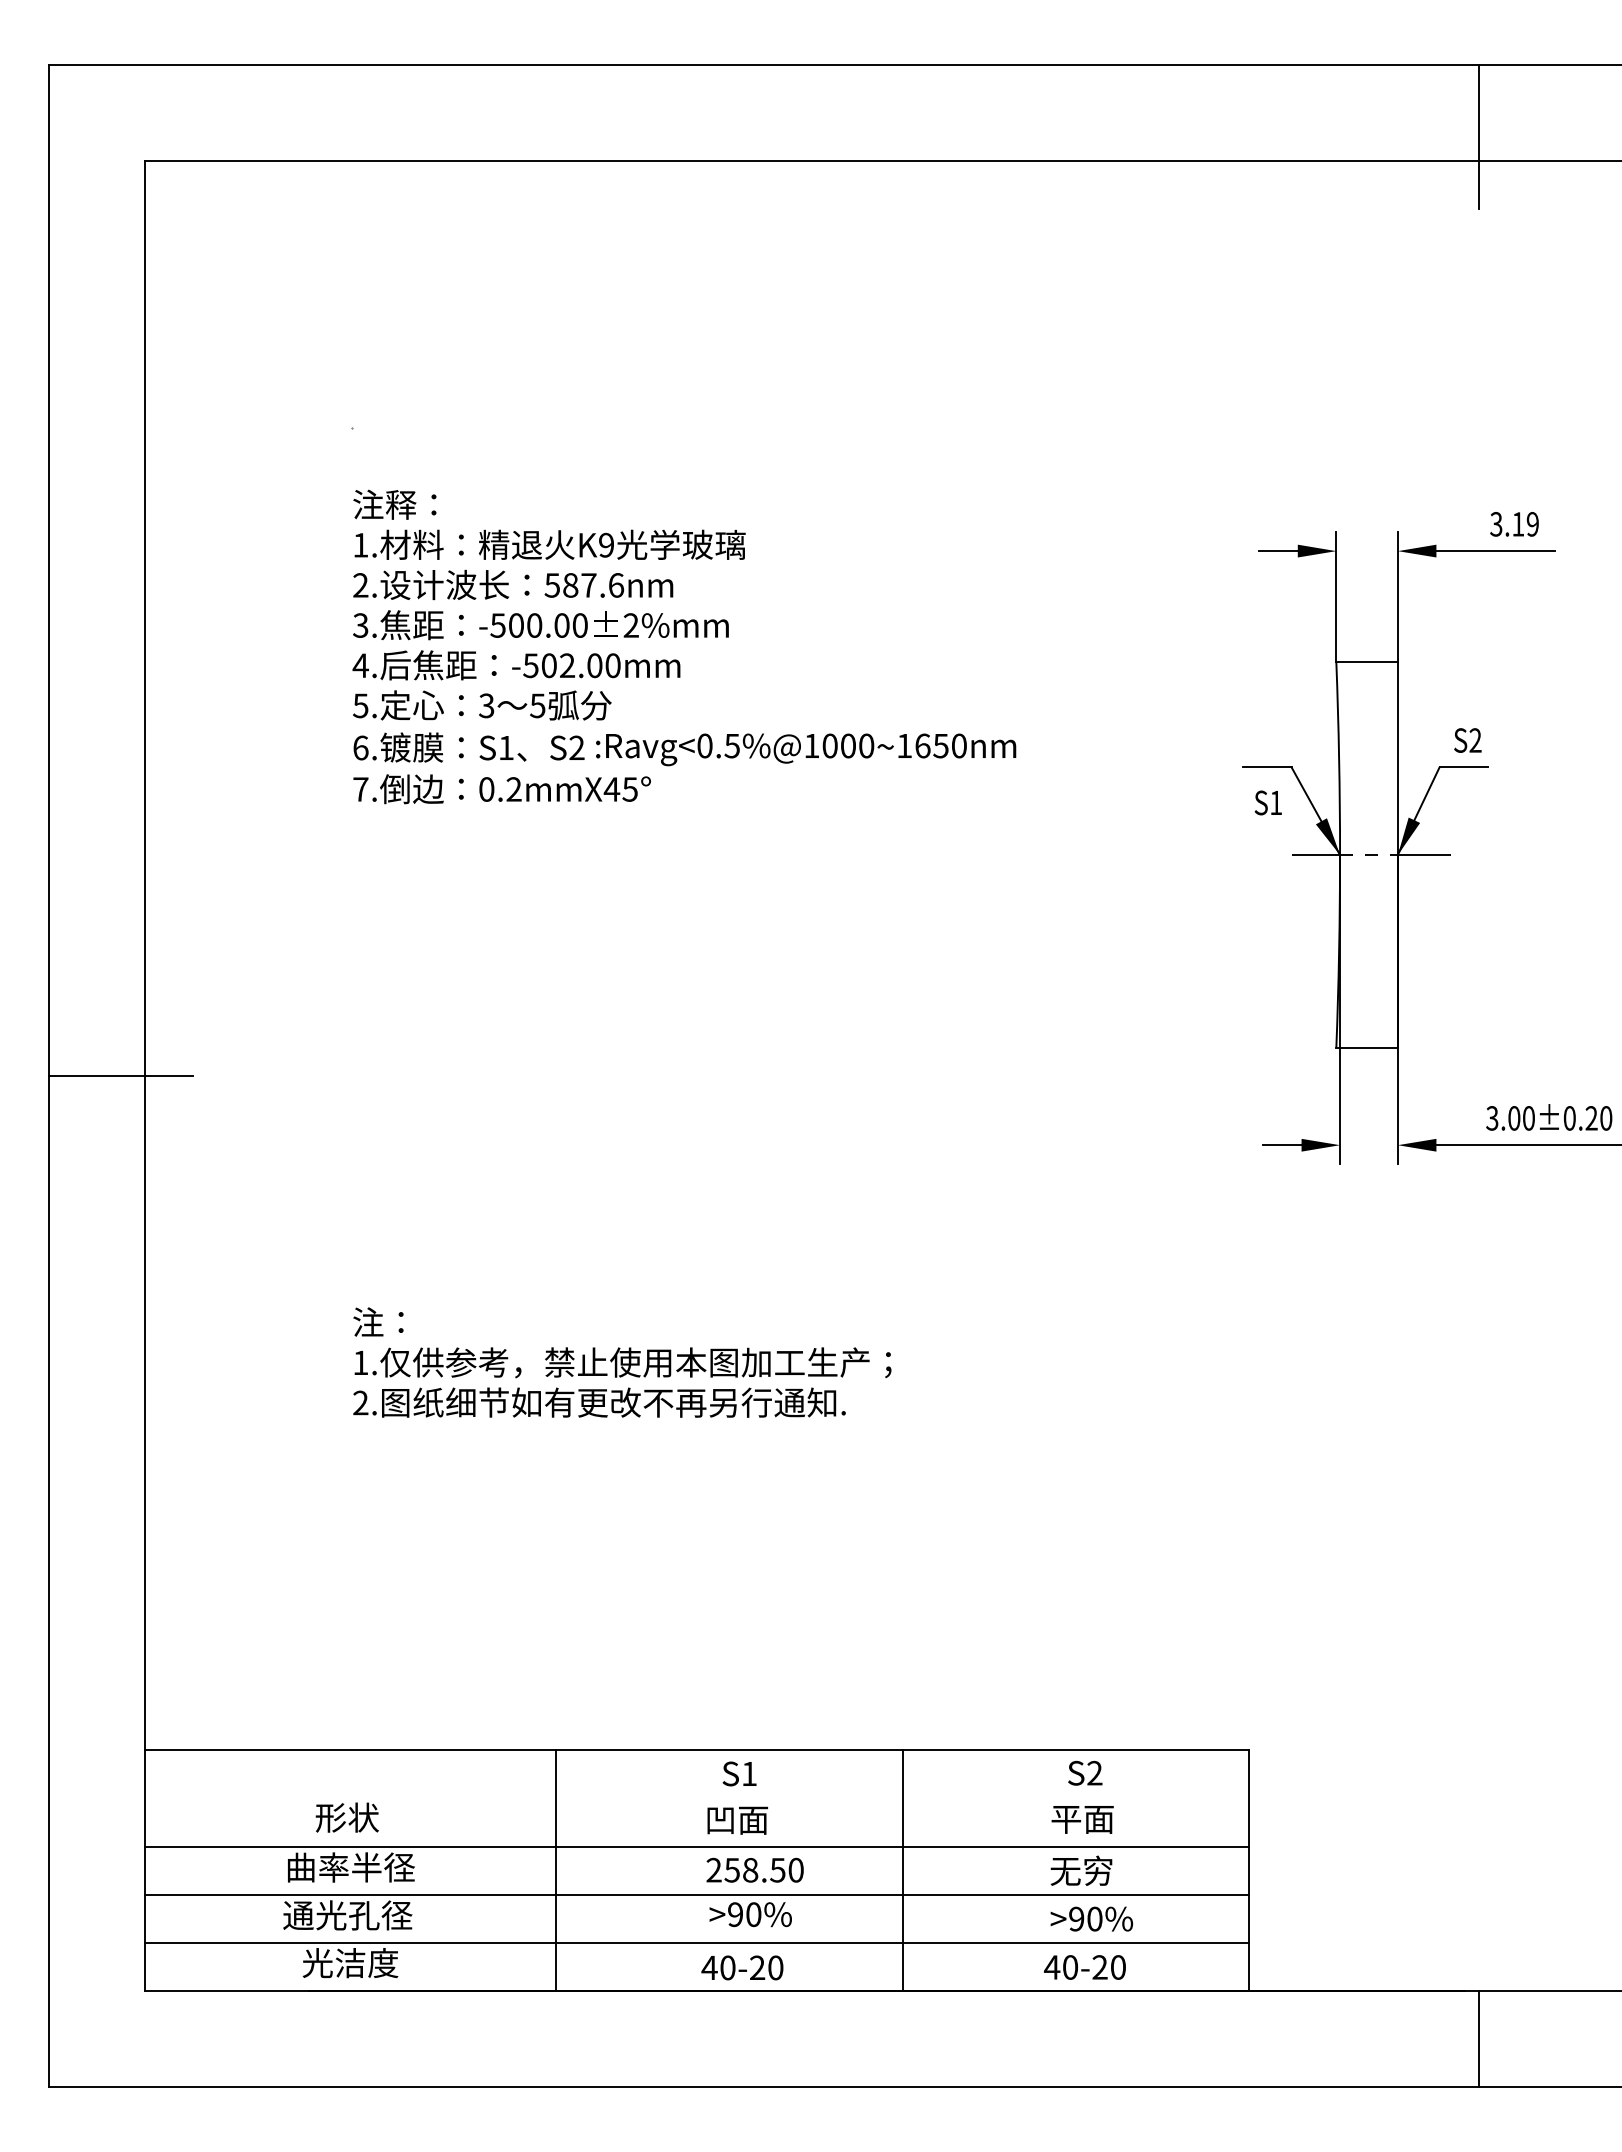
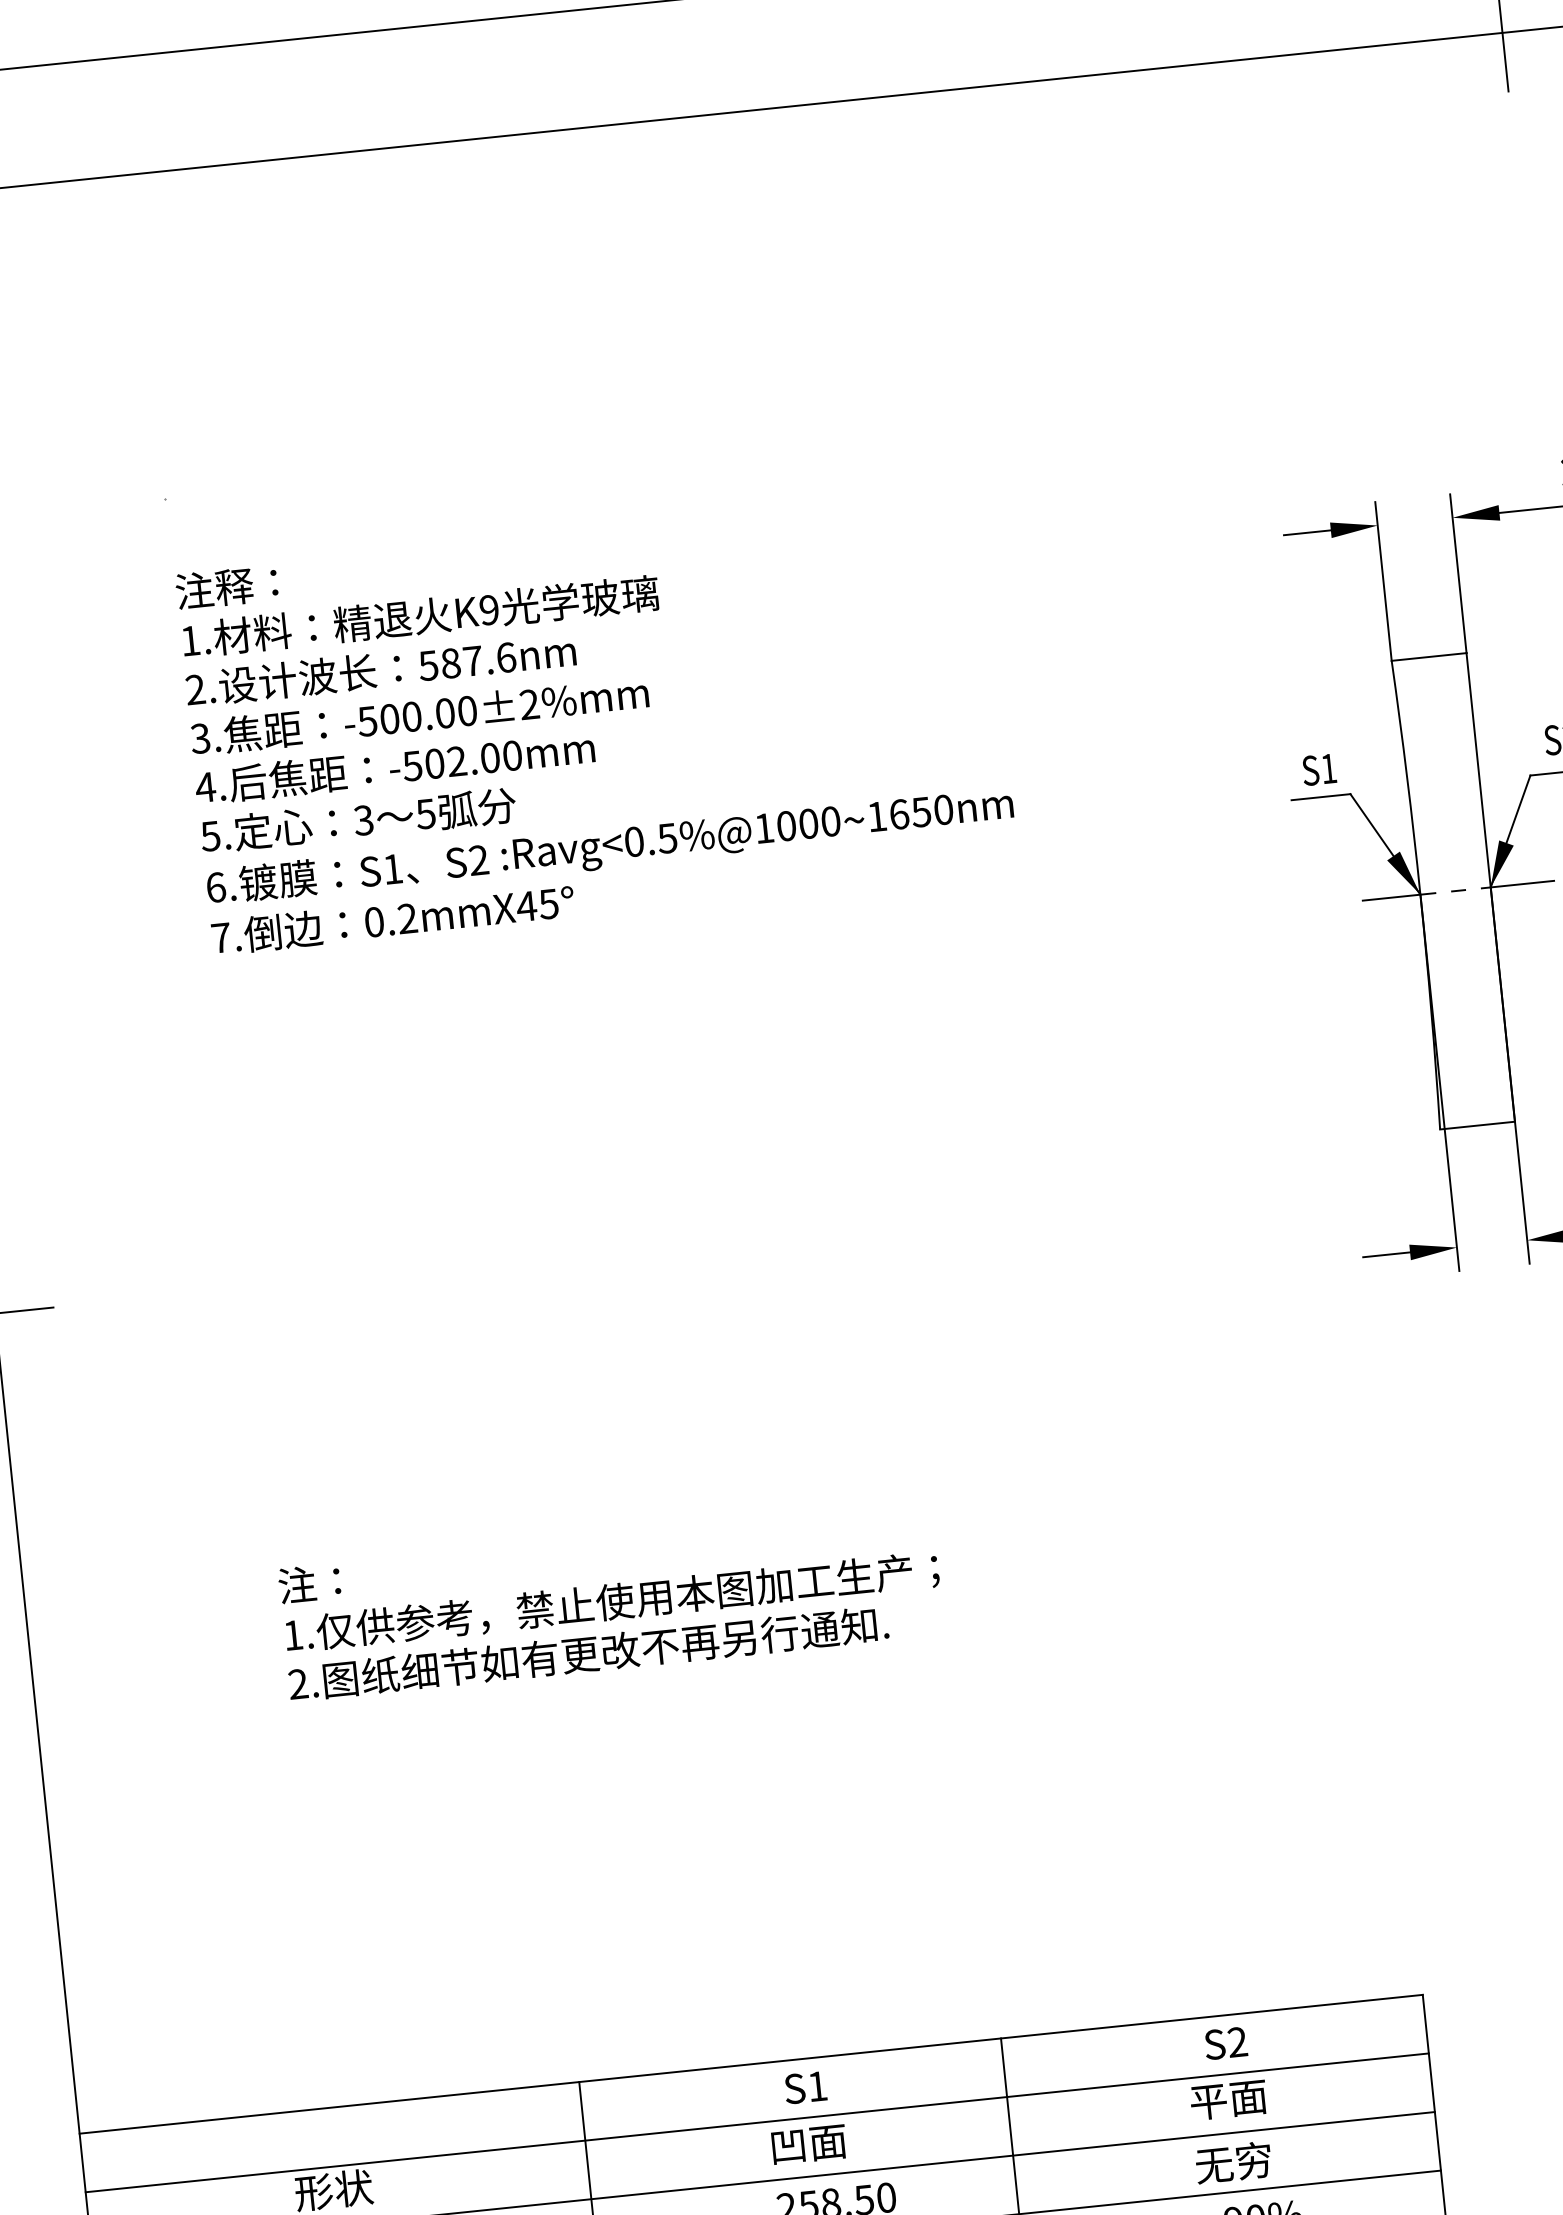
text: (1267, 802) -> (1318, 769), moved
line: (697, 1798) -> (757, 2122), added

